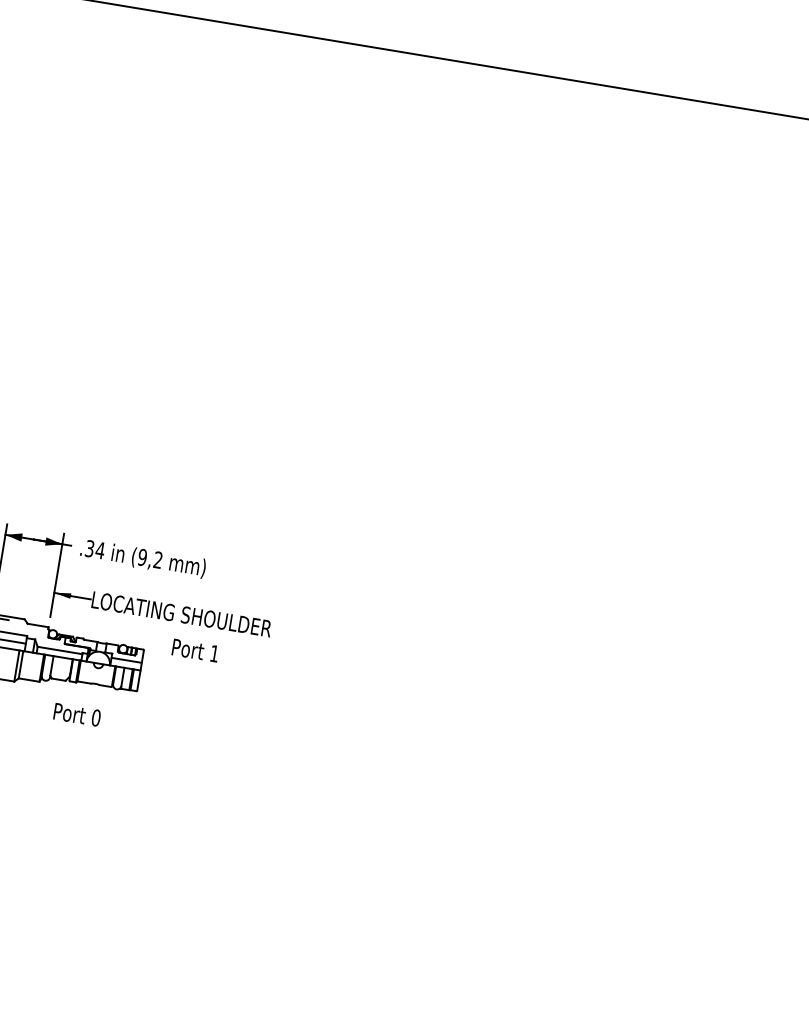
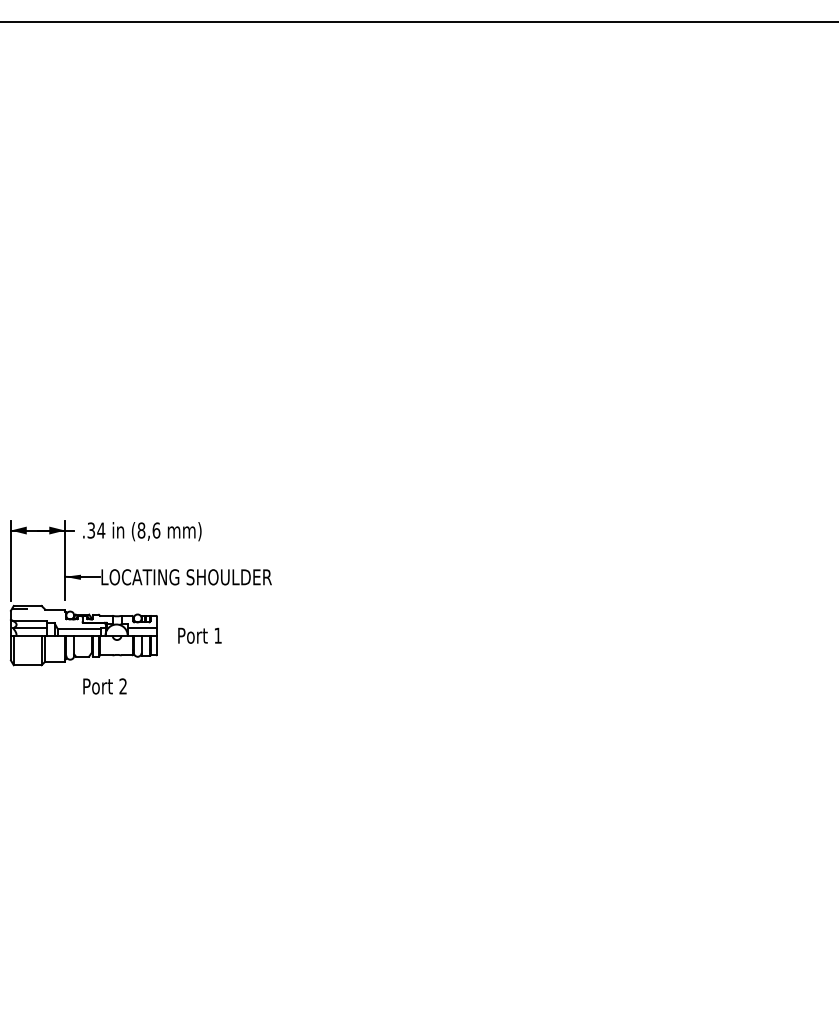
text: (149, 558) -> (148, 530), (9,2 -> (8,6
text: (195, 650) -> (199, 635), moved
text: (96, 718) -> (123, 686), 0 -> 2

